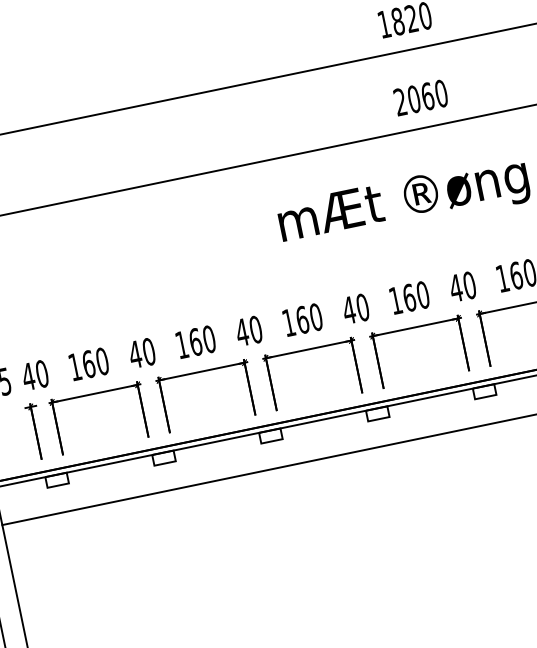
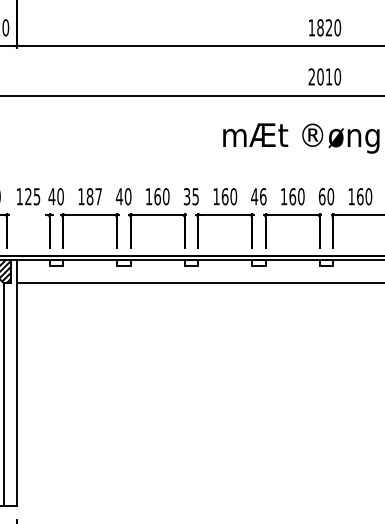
text: (426, 95) -> (328, 76), 2060 -> 2010
text: (454, 288) -> (321, 196), 40 -> 60
text: (363, 307) -> (263, 196), 40 -> 46
text: (249, 330) -> (191, 196), 40 -> 35
text: (95, 362) -> (94, 196), 160 -> 187

